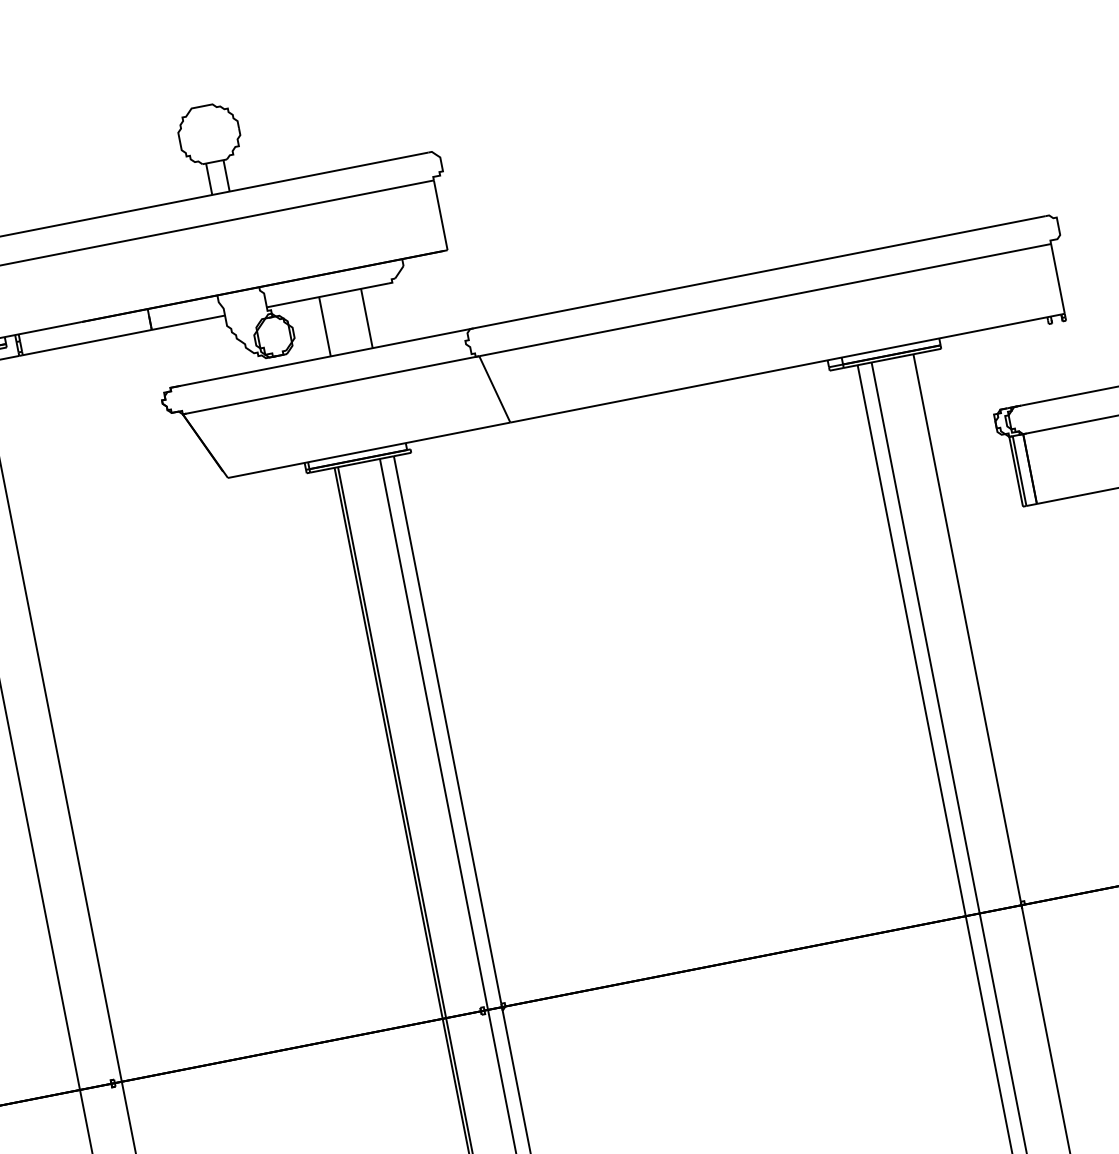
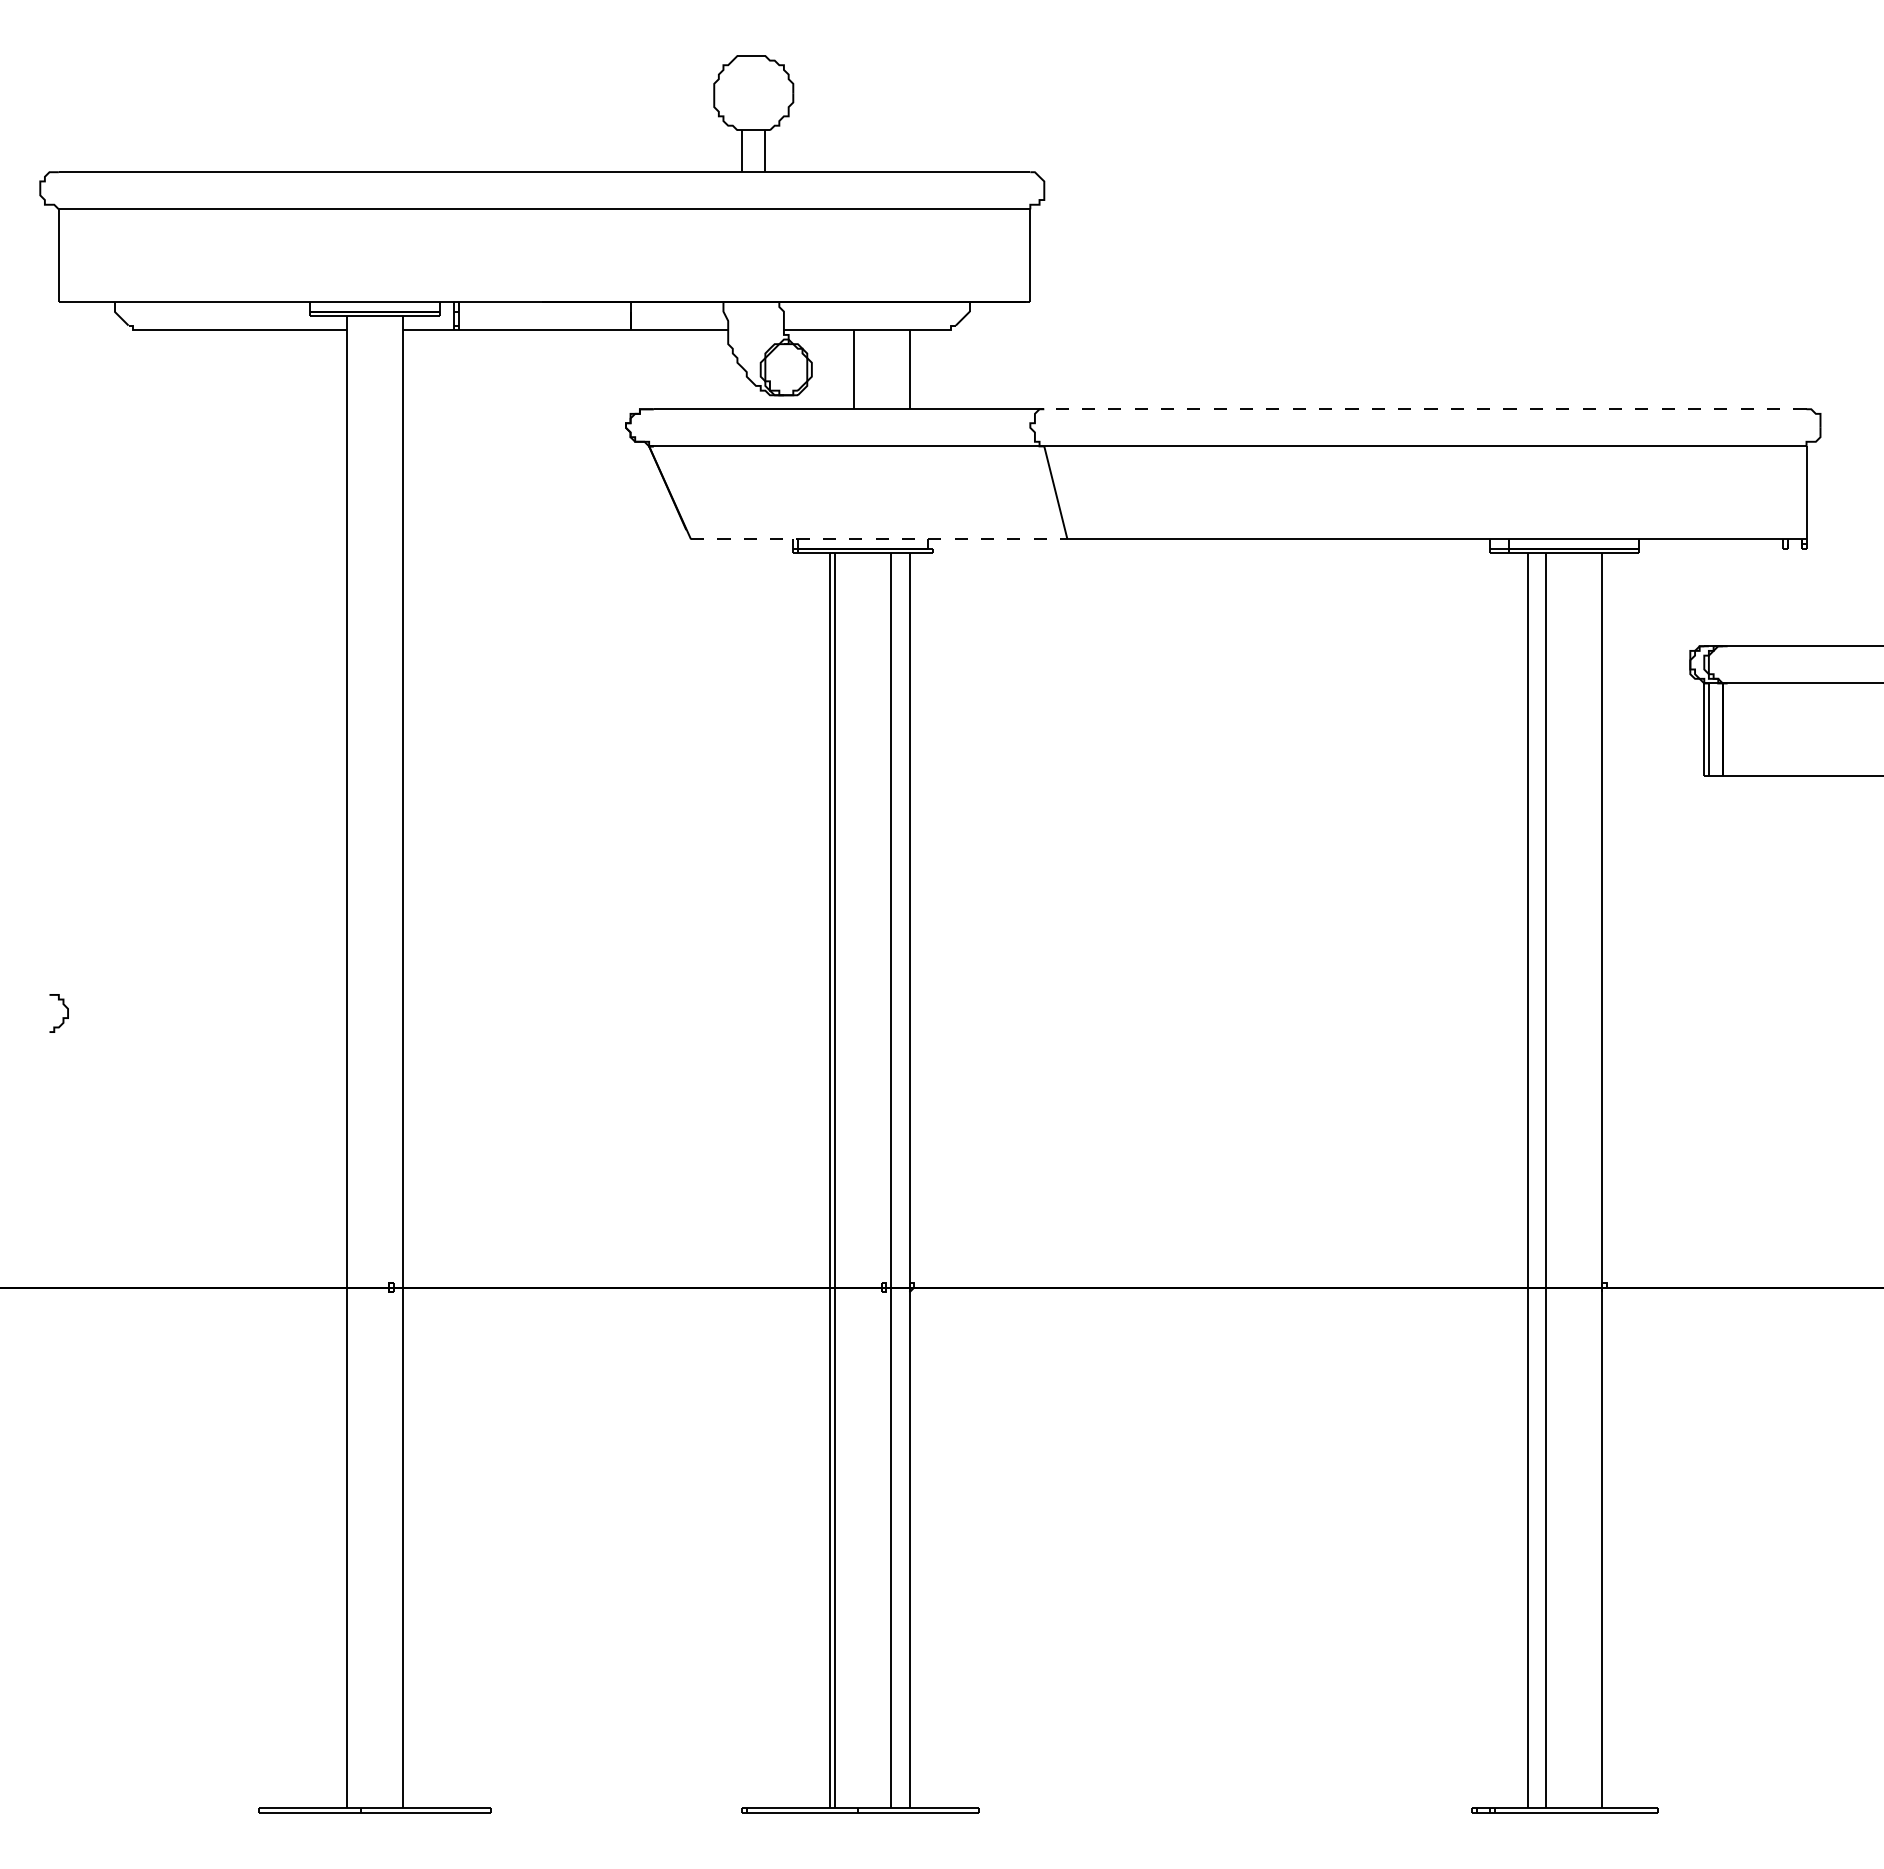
line: (759, 272) -> (1424, 409), solid -> dashed
line: (369, 450) -> (879, 539), solid -> dashed

